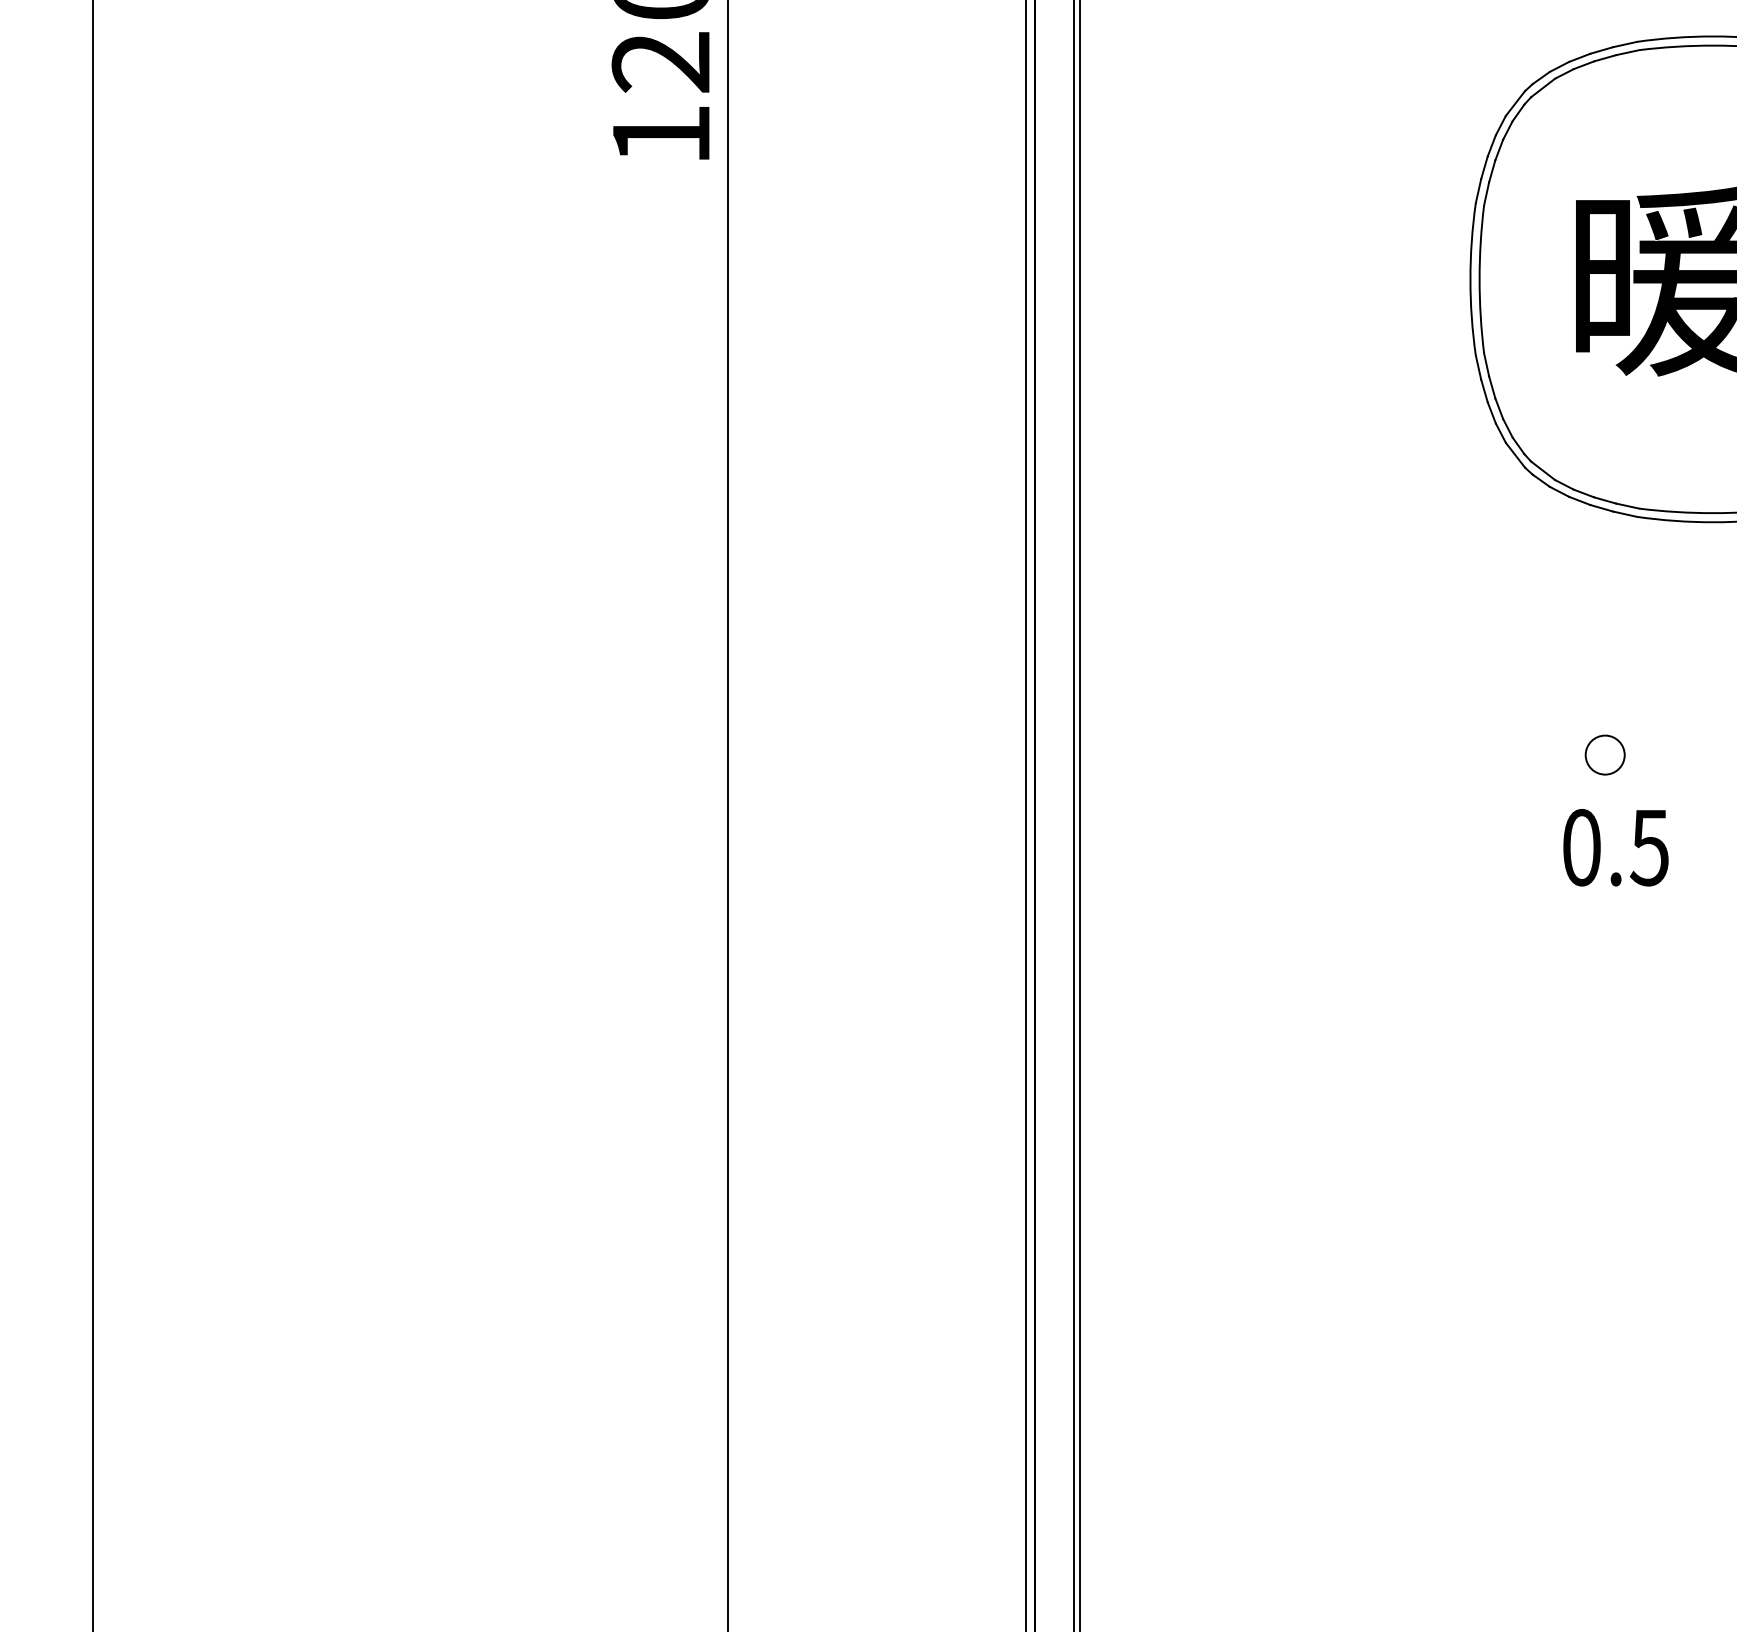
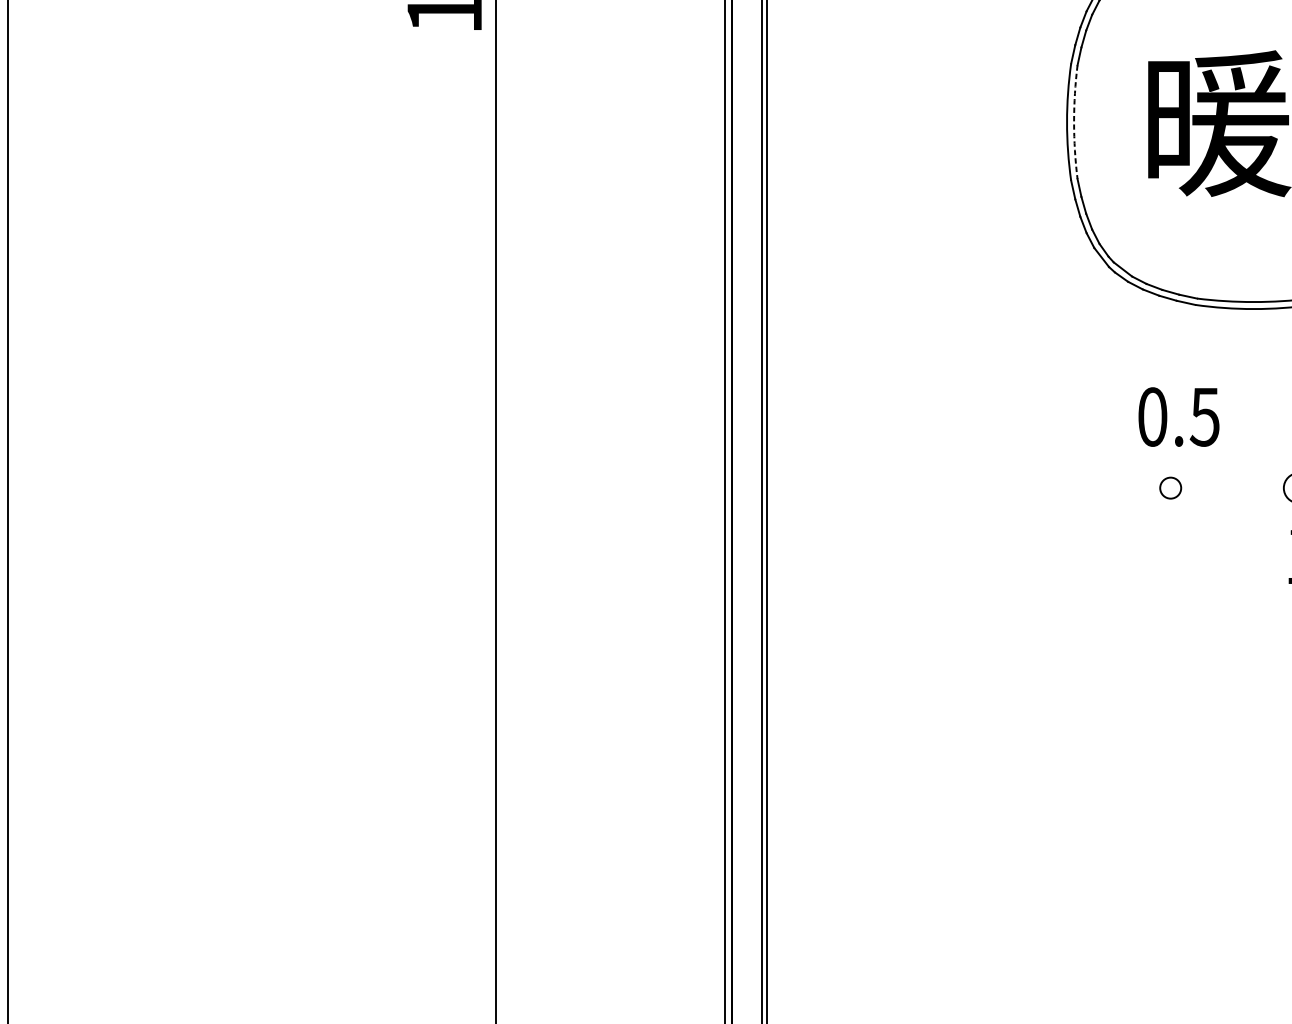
arc: (1479, 279) -> (1074, 122), solid -> dashed
circle: (1604, 754) -> (1170, 487), size x0.7
text: (1615, 847) -> (1178, 416), moved

